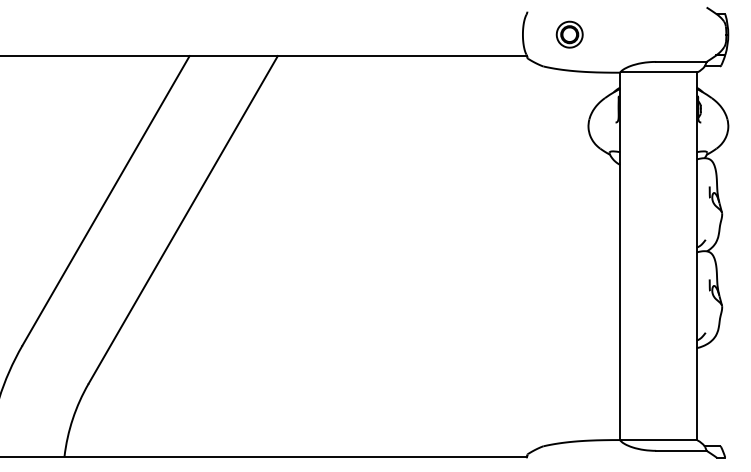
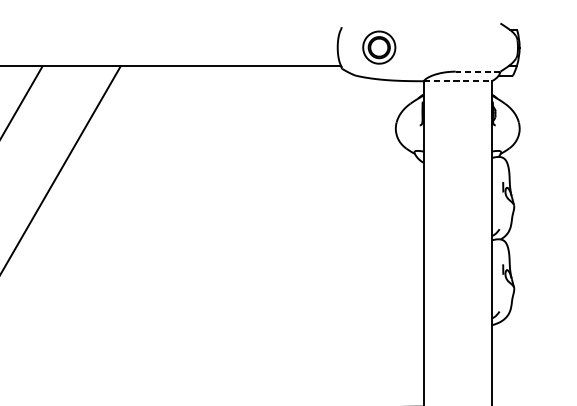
part: (569, 34) -> (378, 47), size x1.4
line: (680, 61) -> (477, 71), solid -> dashed
line: (659, 72) -> (458, 81), solid -> dashed

